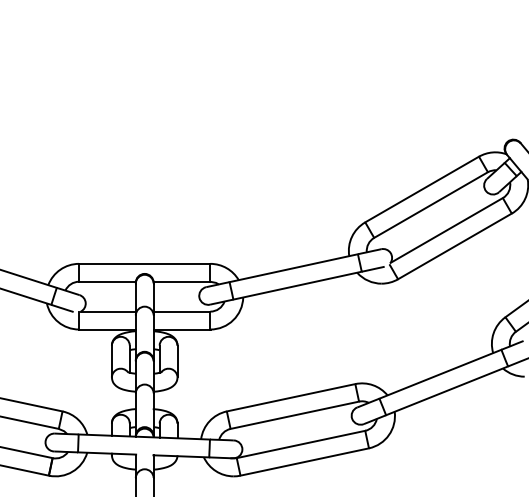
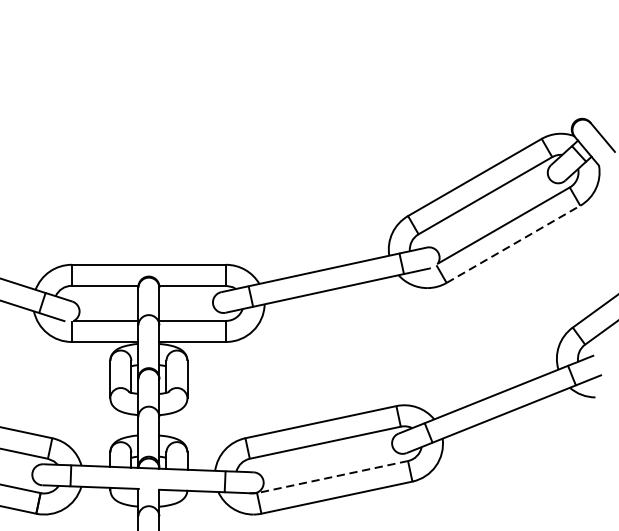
line: (455, 246) -> (514, 244), solid -> dashed
line: (301, 444) -> (333, 477), solid -> dashed

